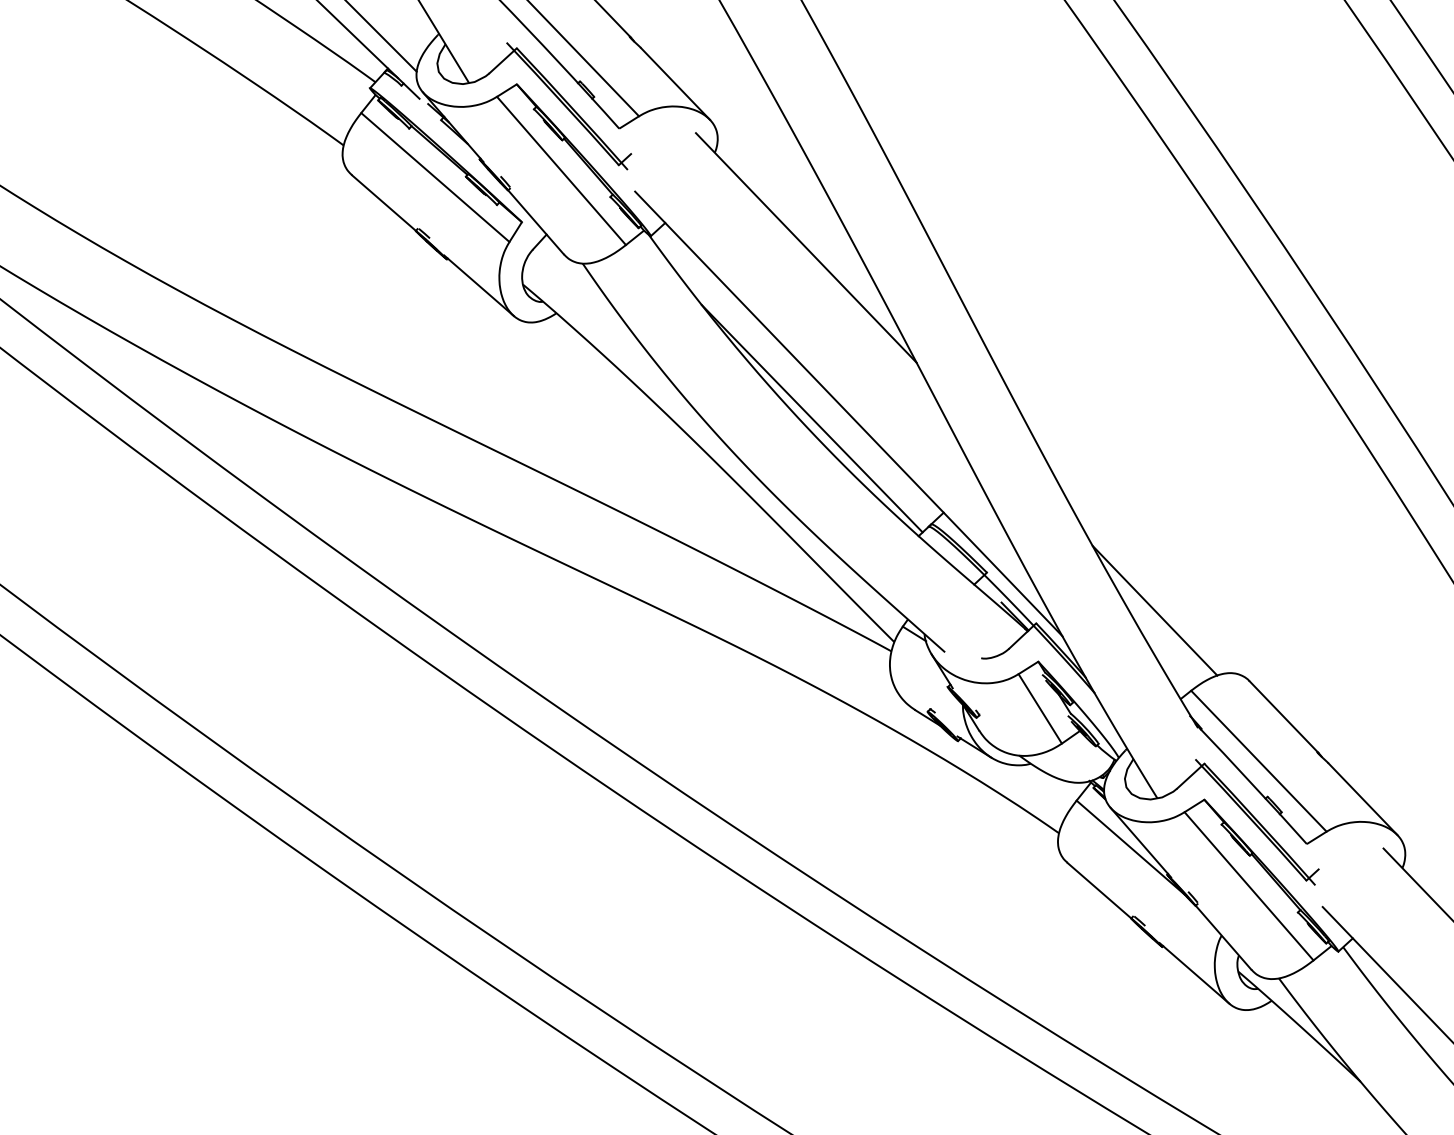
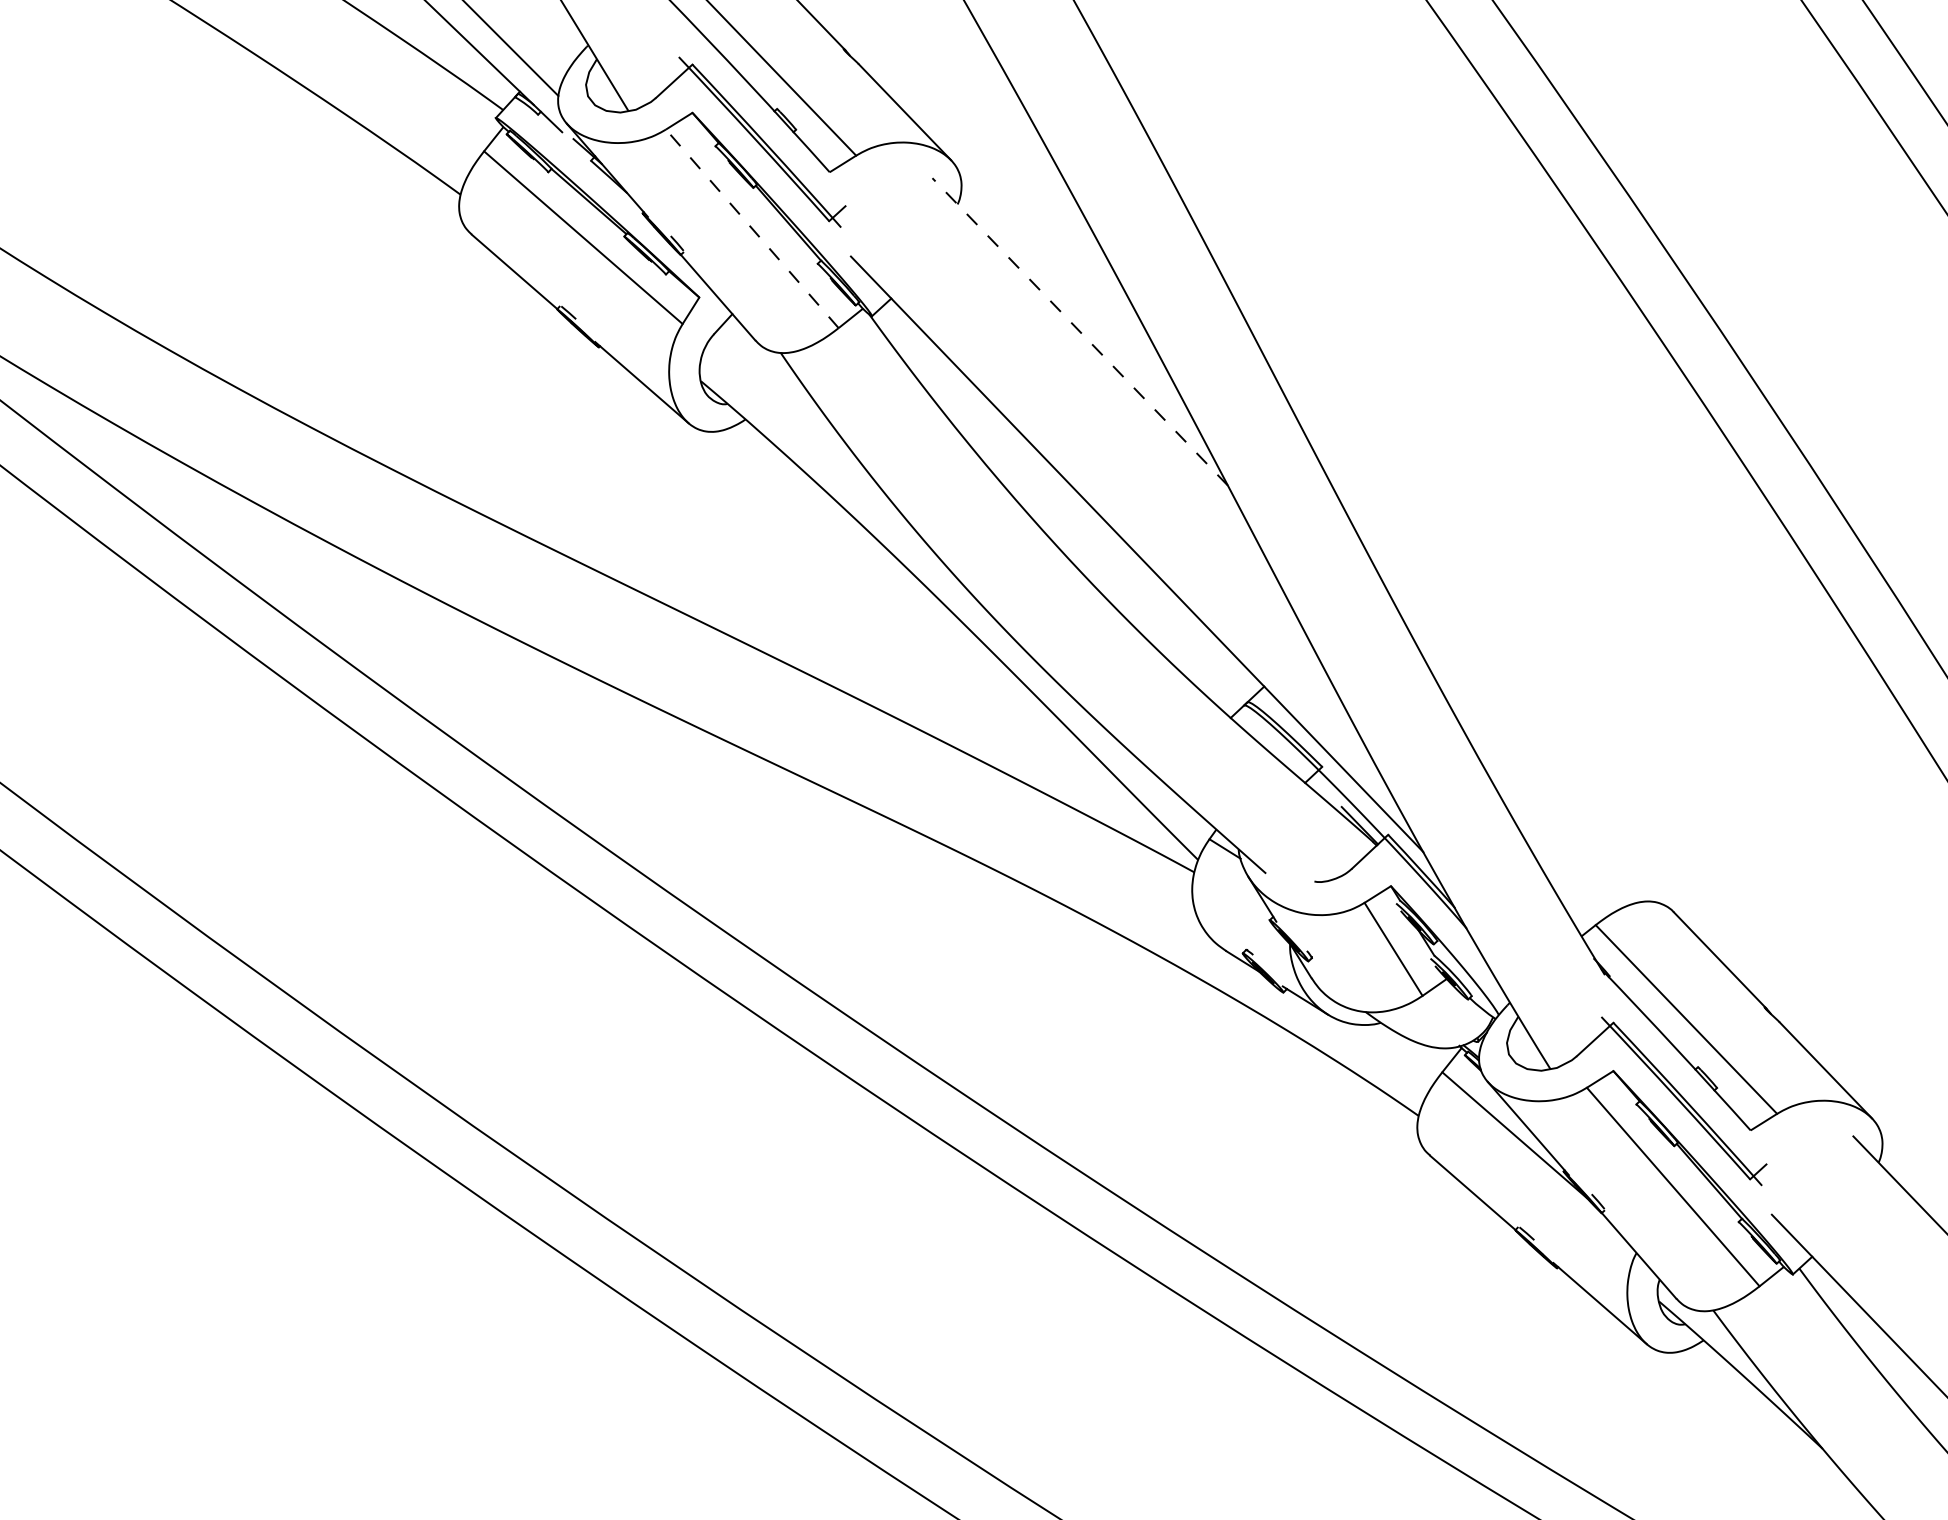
line: (561, 170) -> (752, 228), solid -> dashed
line: (805, 247) -> (1079, 331), solid -> dashed
line: (812, 418) -> (1088, 560), removed
line: (1154, 610) -> (1546, 817), removed

